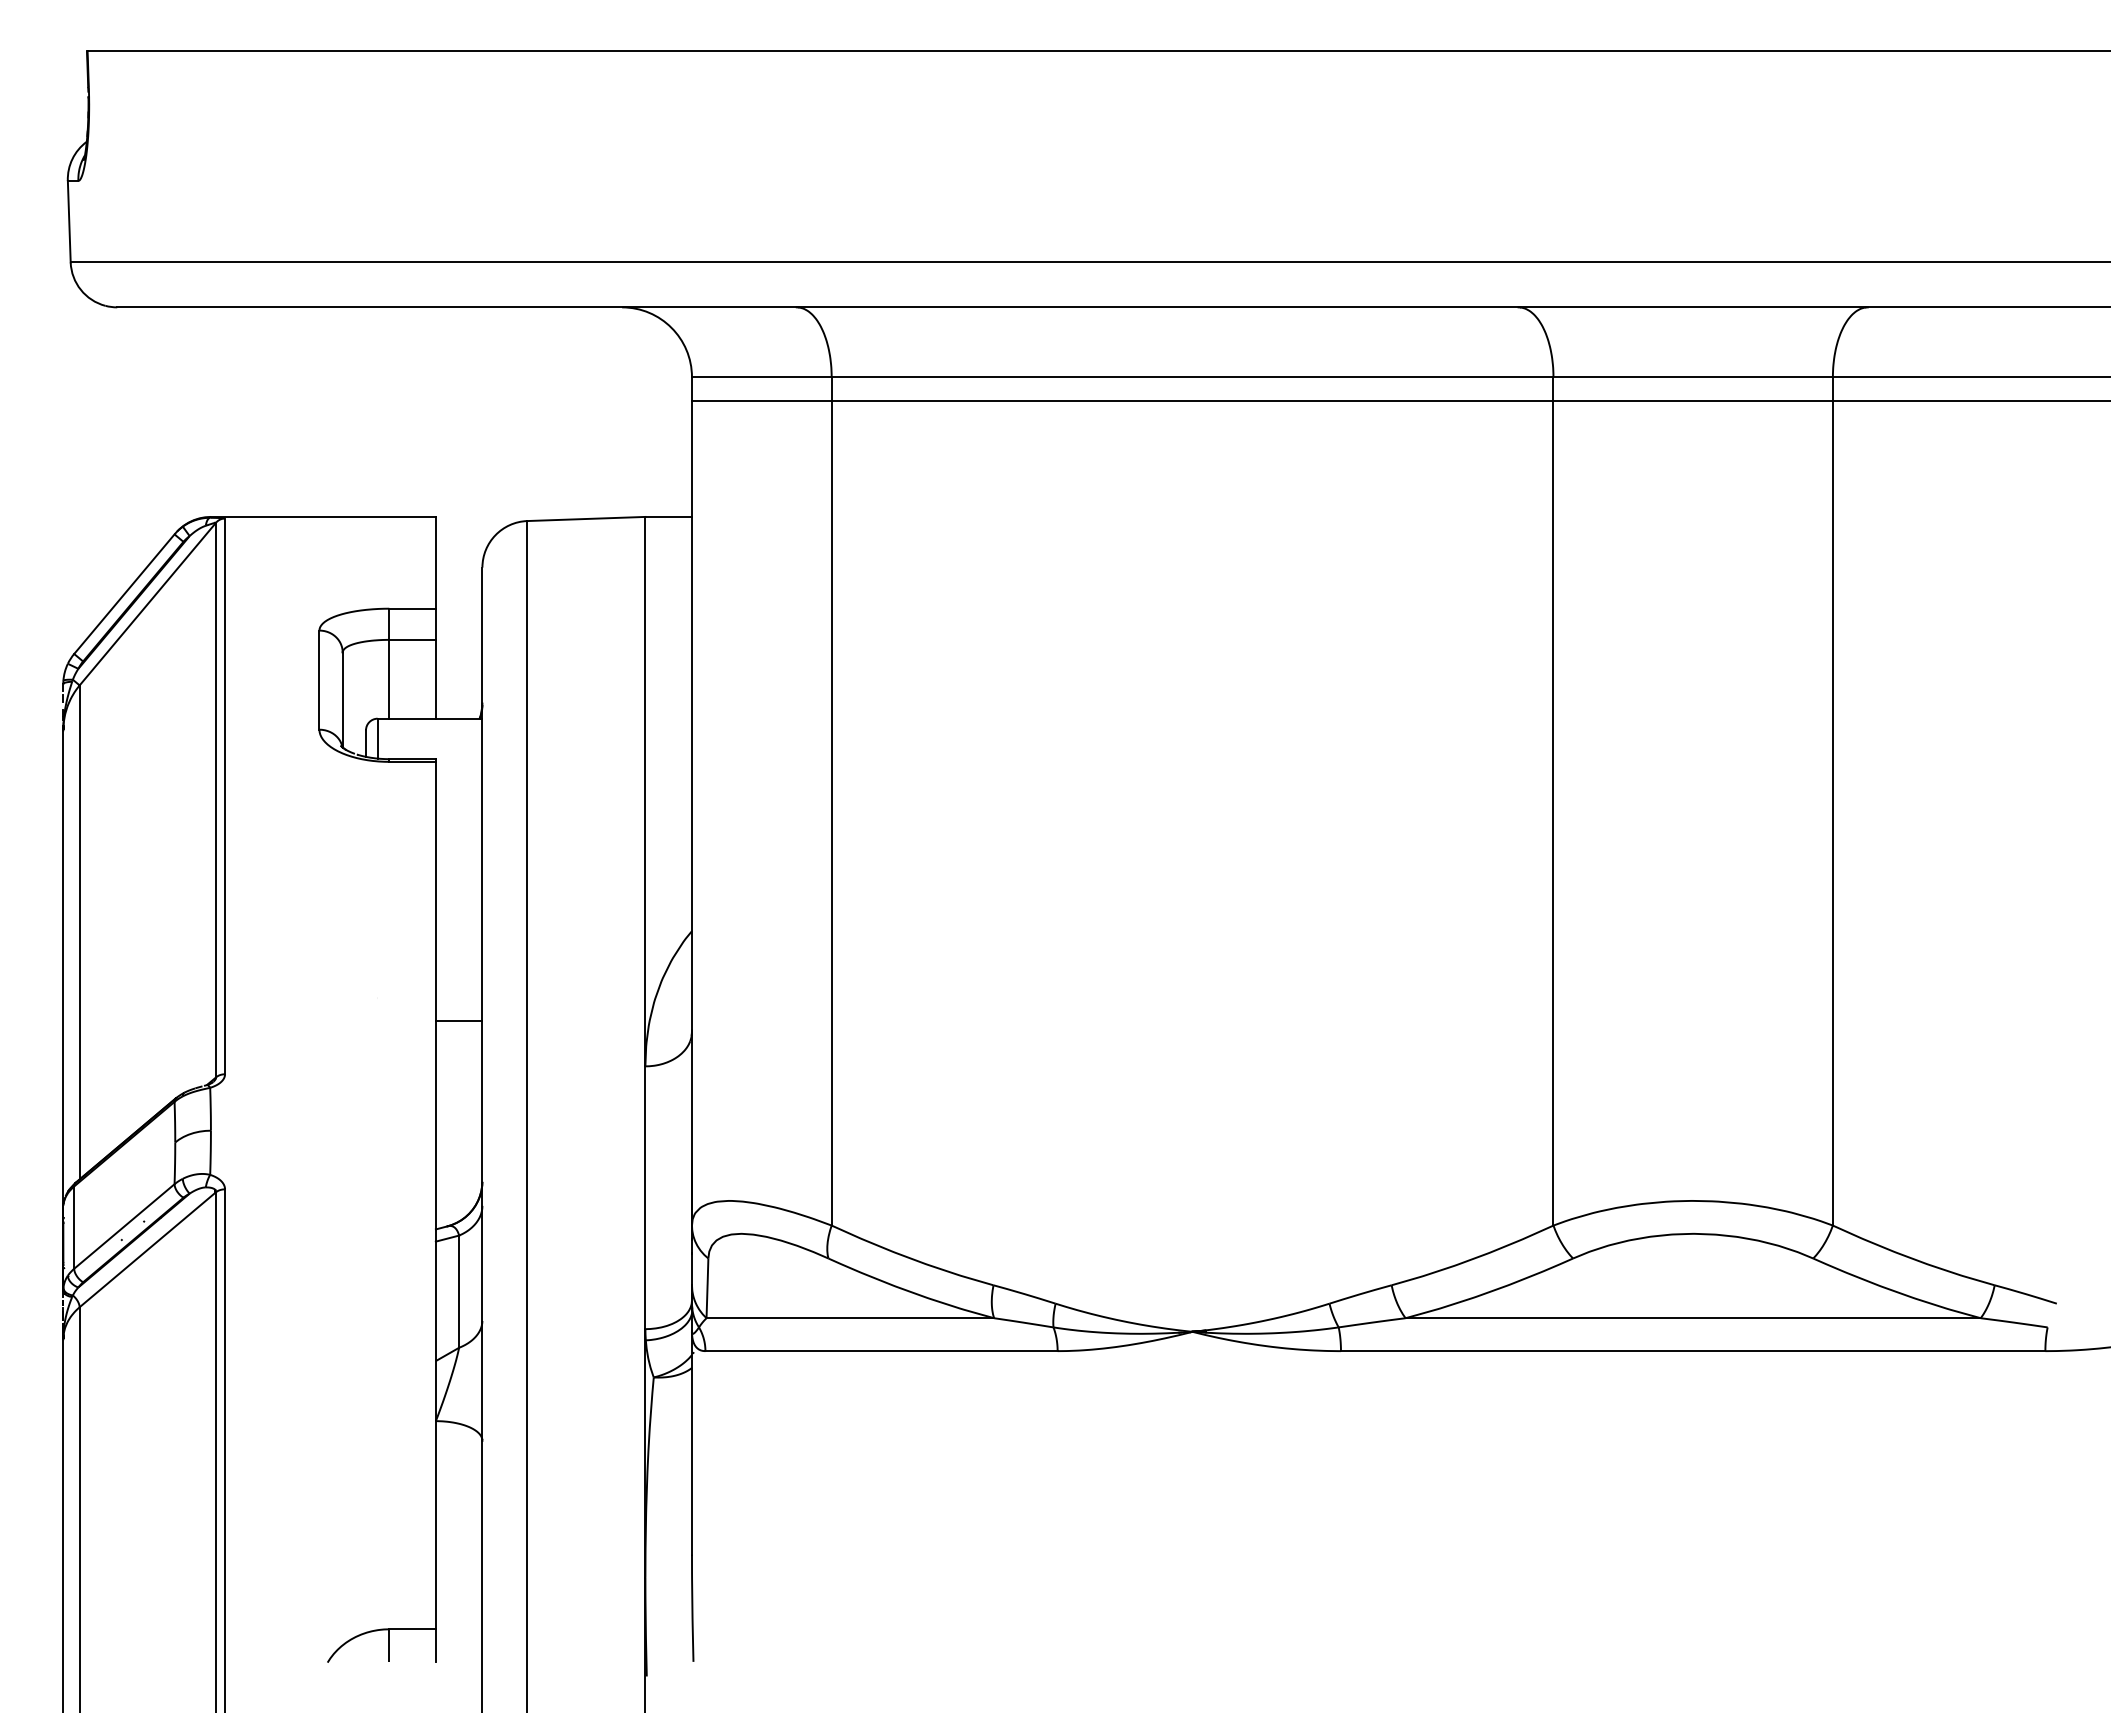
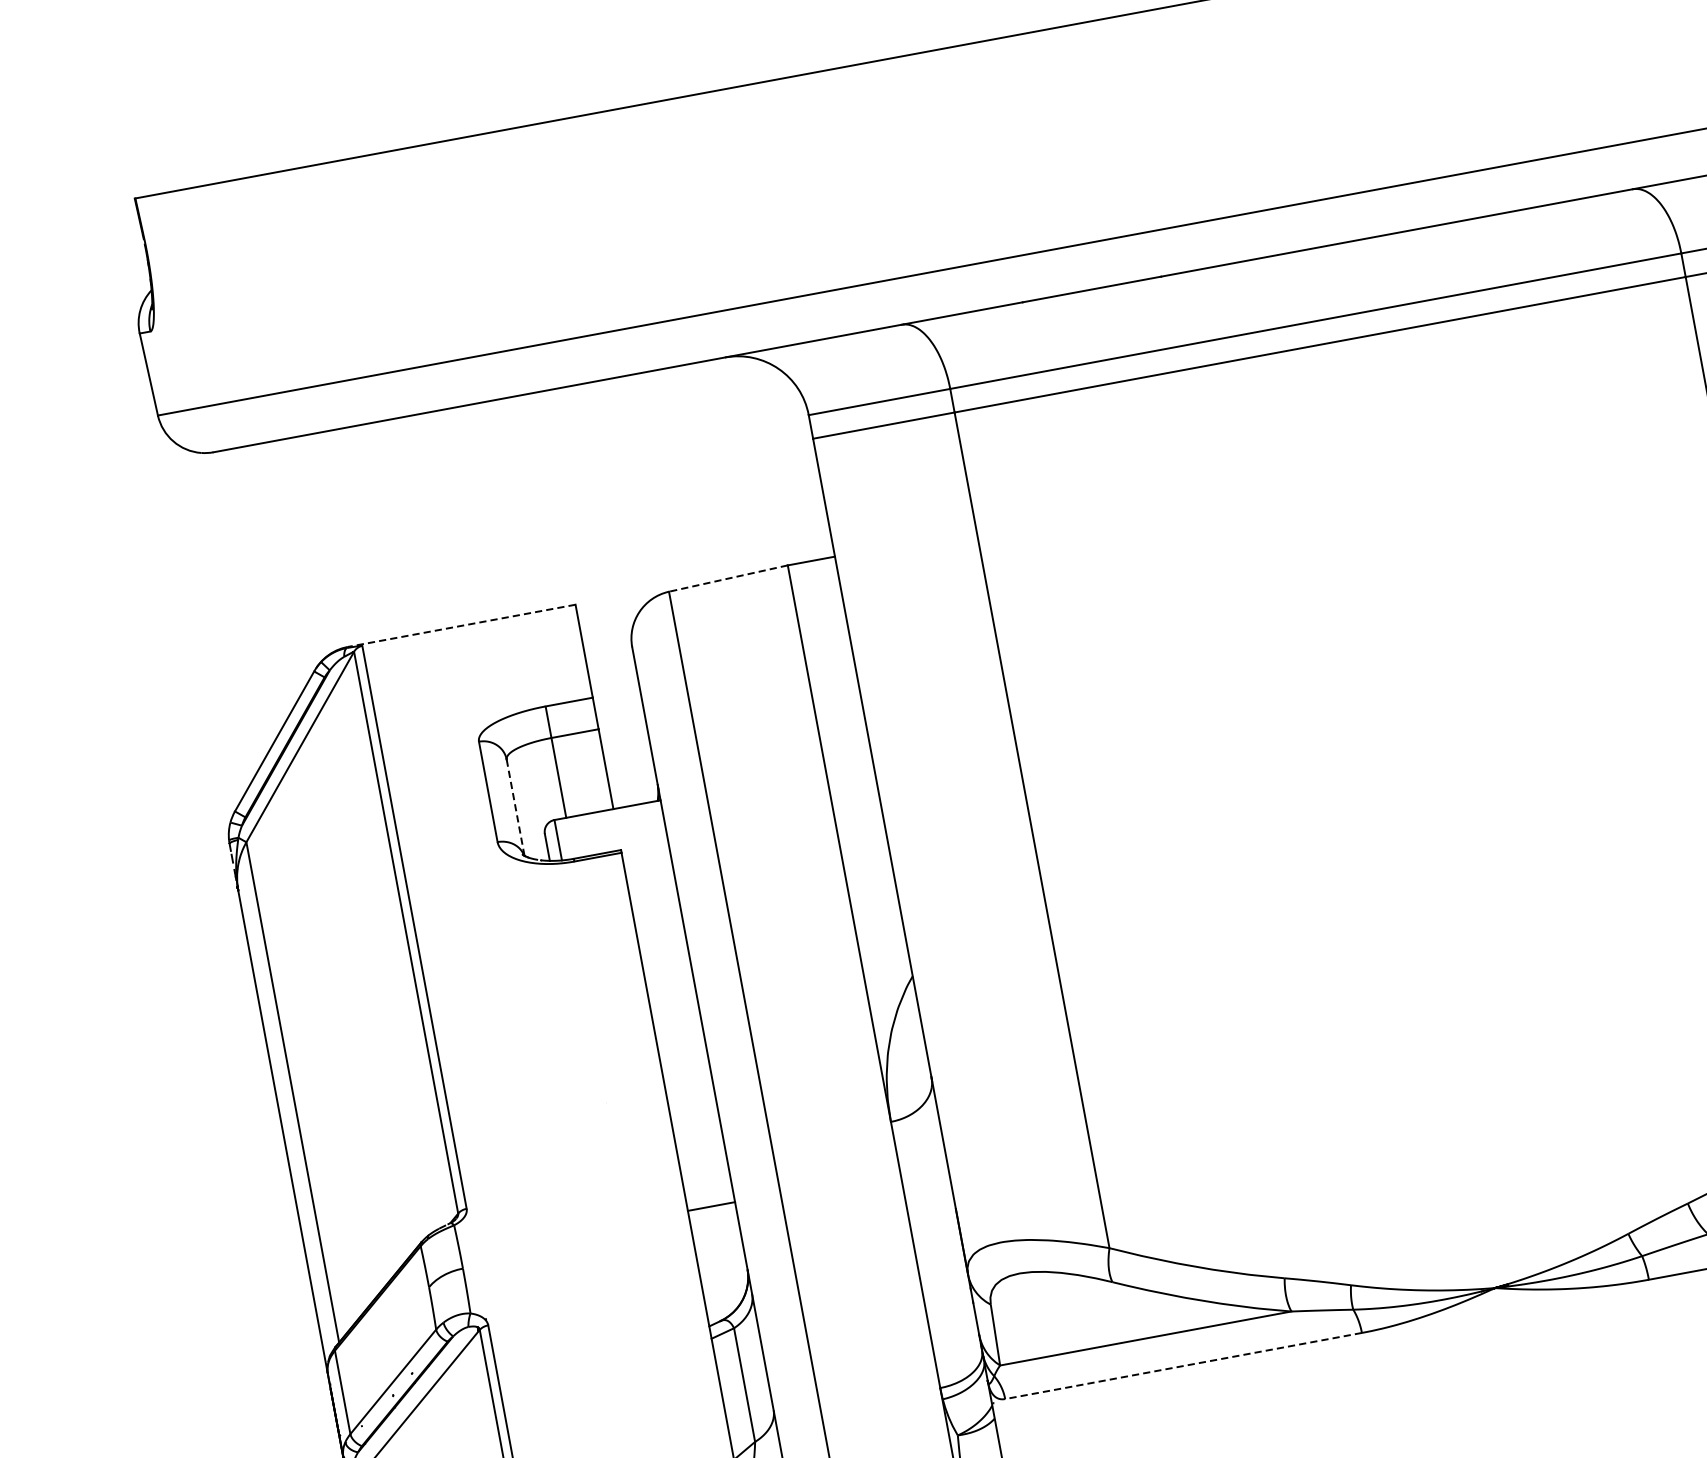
line: (322, 516) -> (460, 625), solid -> dashed
line: (585, 519) -> (727, 579), solid -> dashed
line: (342, 700) -> (515, 808), solid -> dashed
line: (458, 1021) -> (710, 1206), moved
line: (881, 1351) -> (1183, 1366), solid -> dashed

